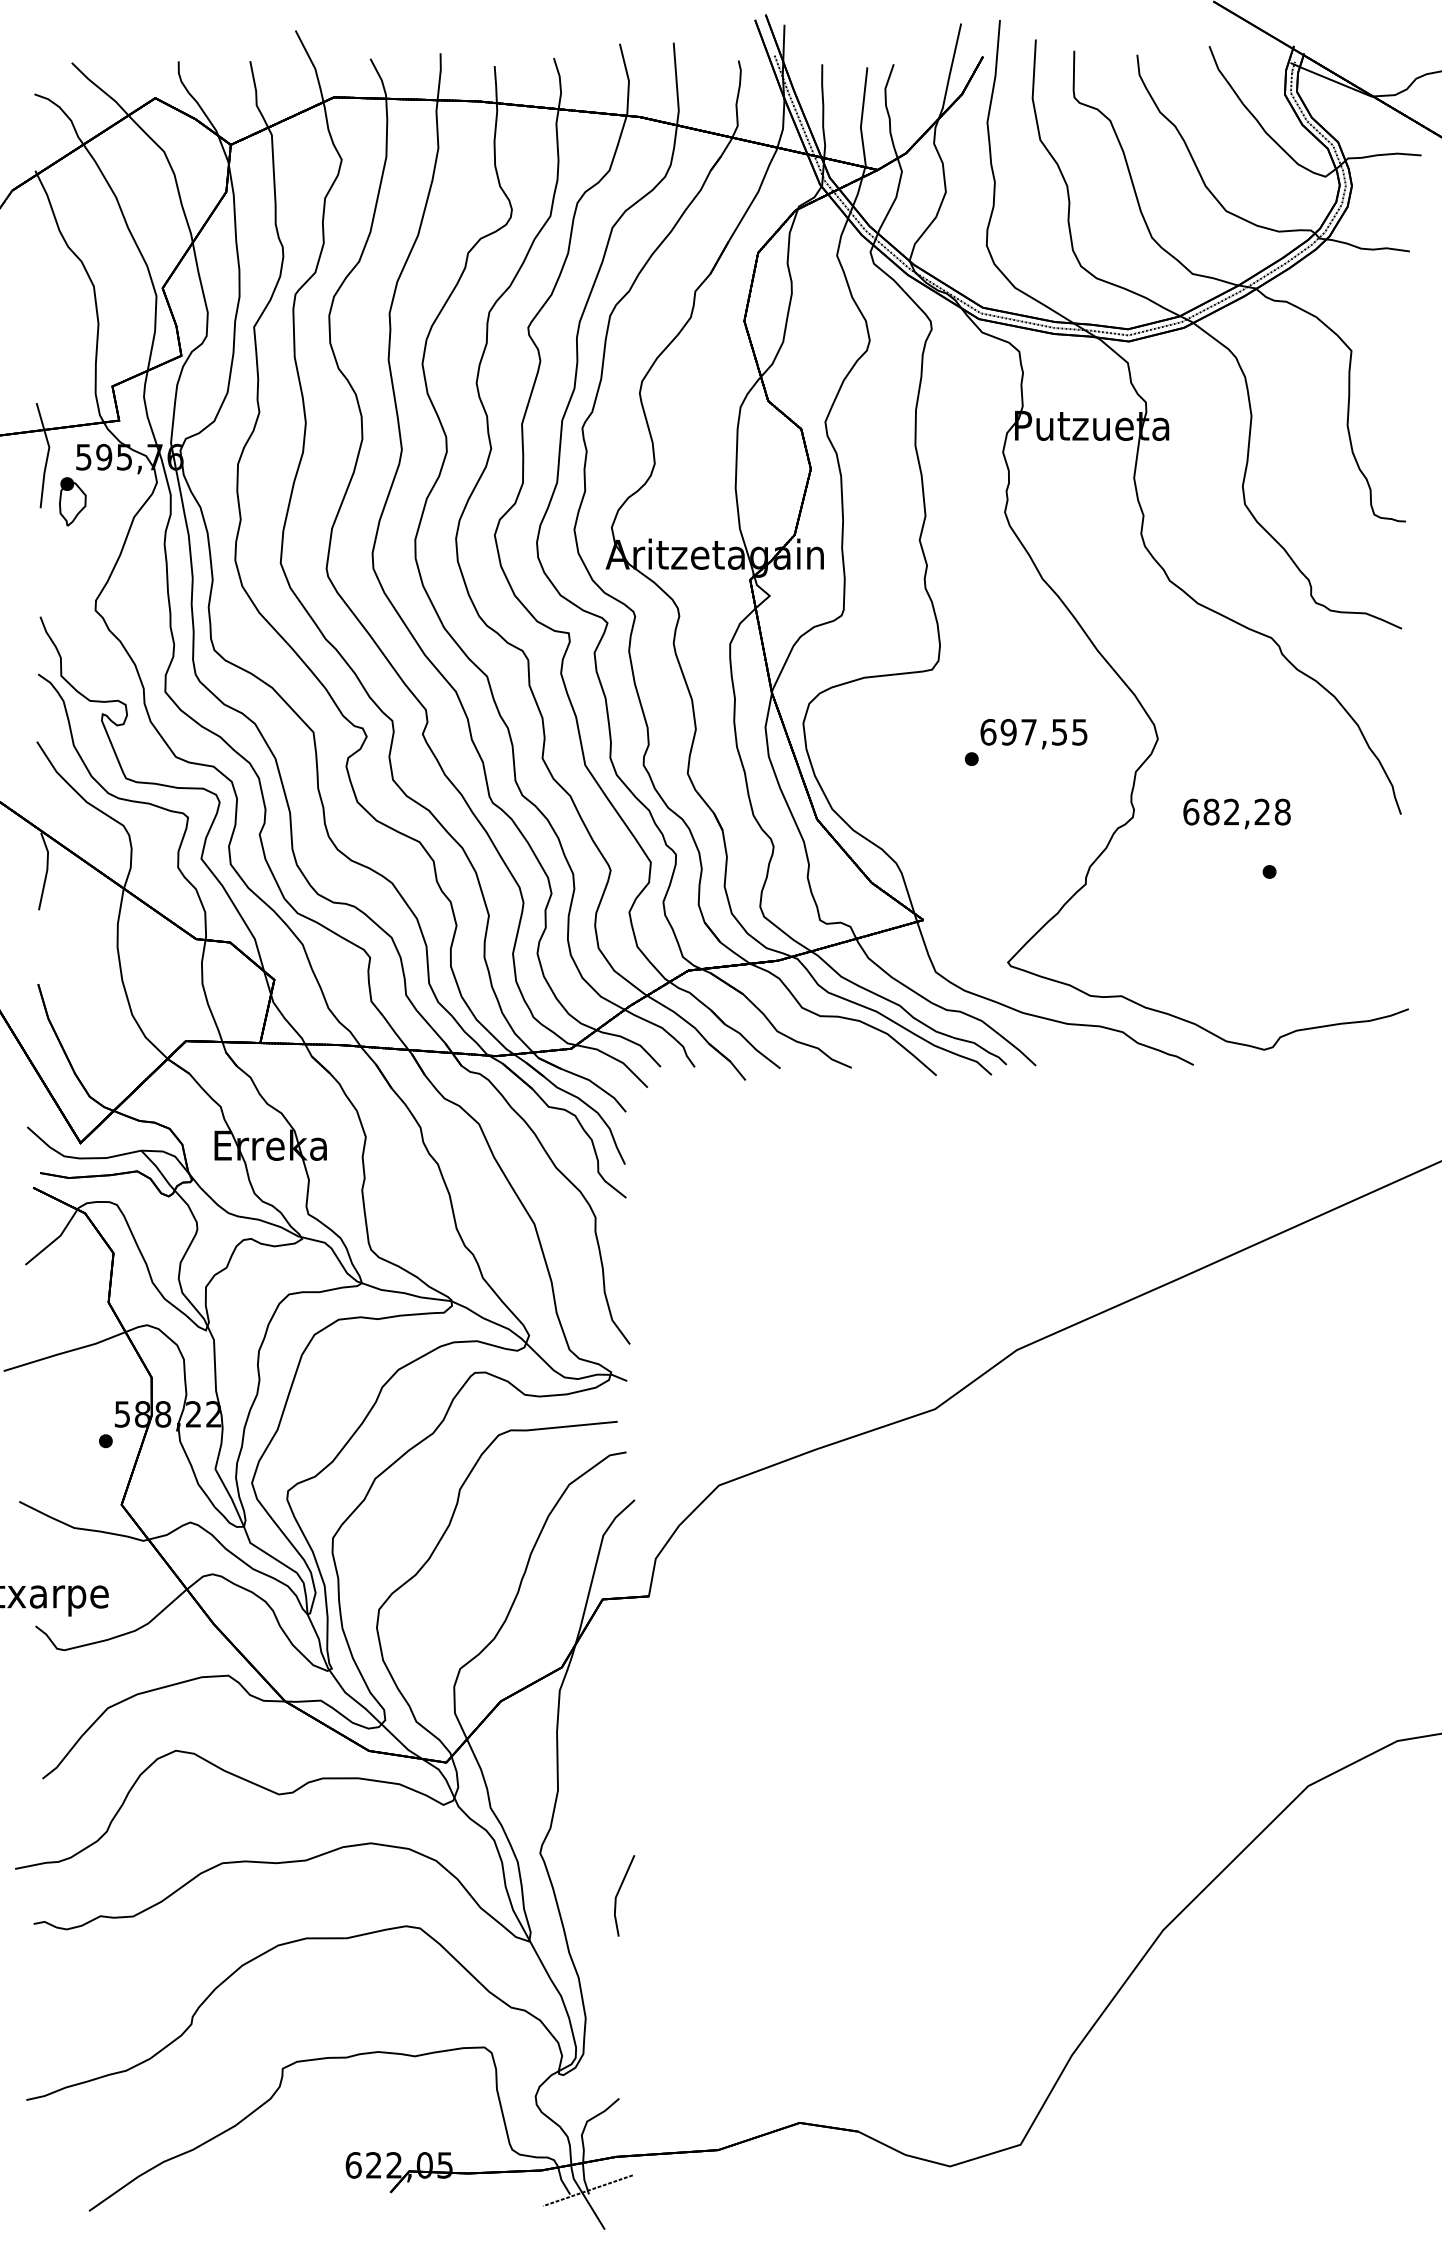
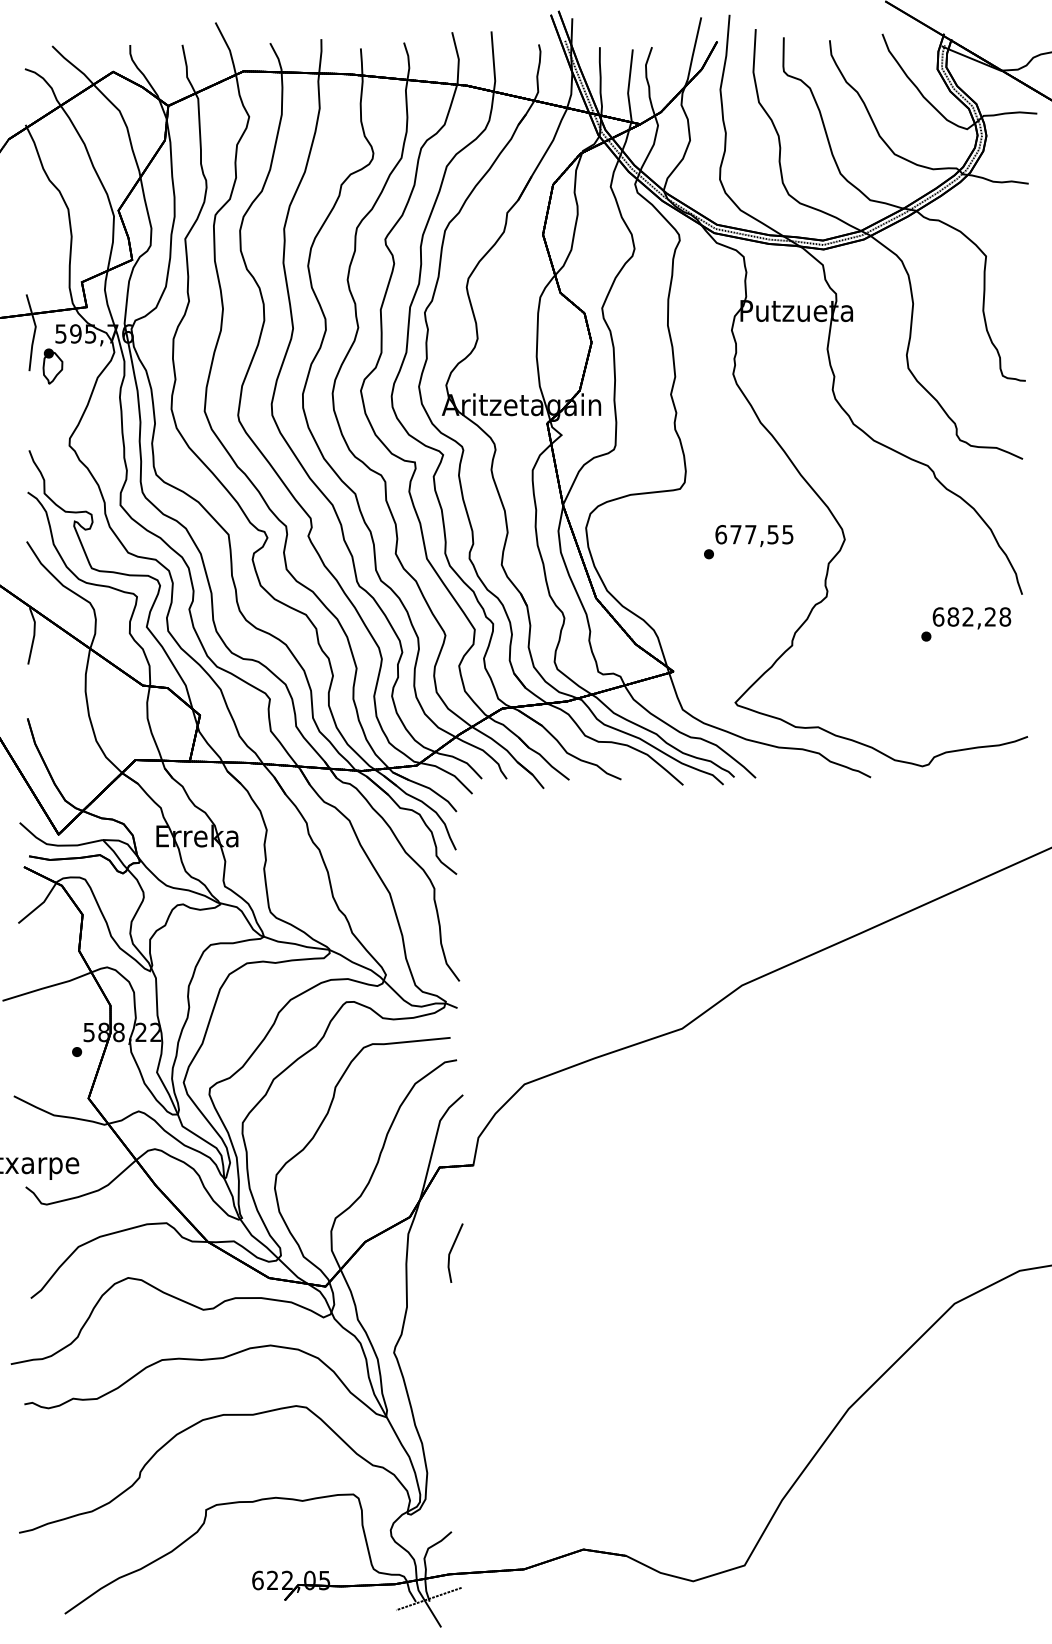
text: (1008, 732) -> (735, 534), 697,55 -> 677,55
text: (1236, 813) -> (971, 618), moved
line: (619, 1892) -> (451, 1250), moved

